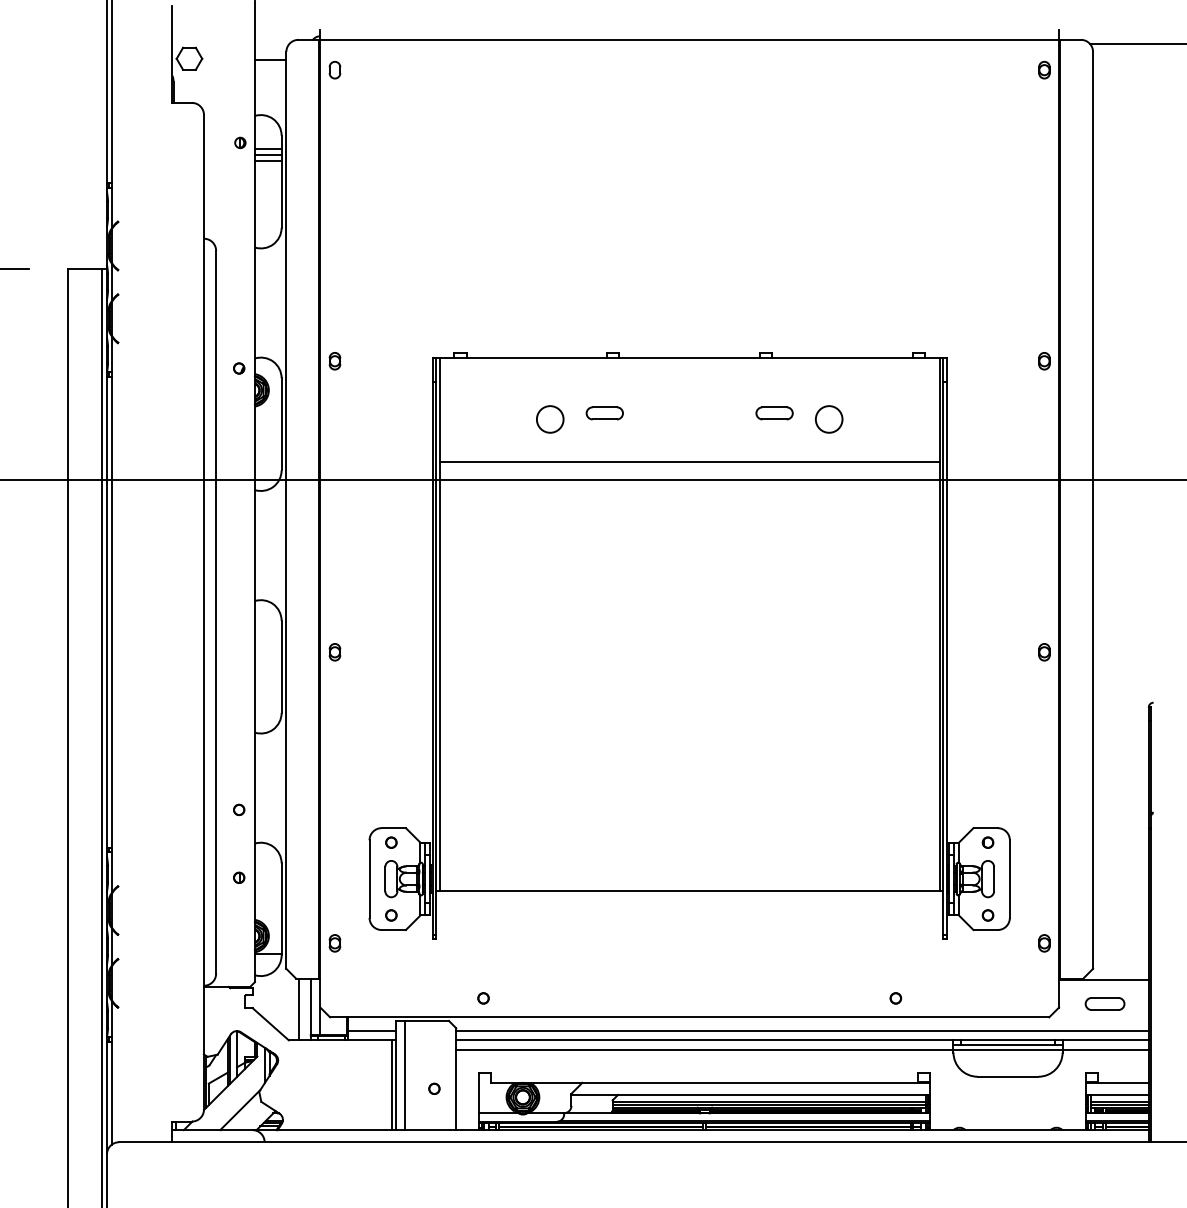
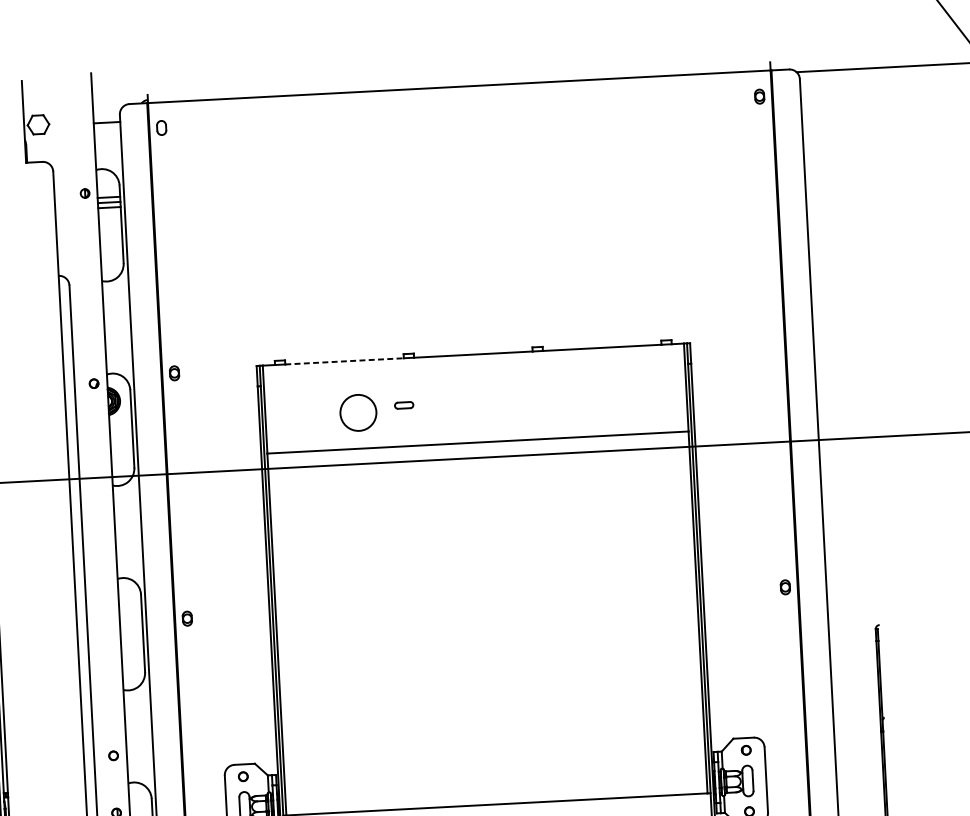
line: (537, 357) -> (345, 361), solid -> dashed
part: (1044, 361) -> (772, 342), removed
part: (604, 413) -> (404, 405), size x0.6
part: (774, 413) -> (547, 397), removed
circle: (550, 419) -> (358, 412), size x1.6
circle: (829, 419) -> (593, 400), removed

